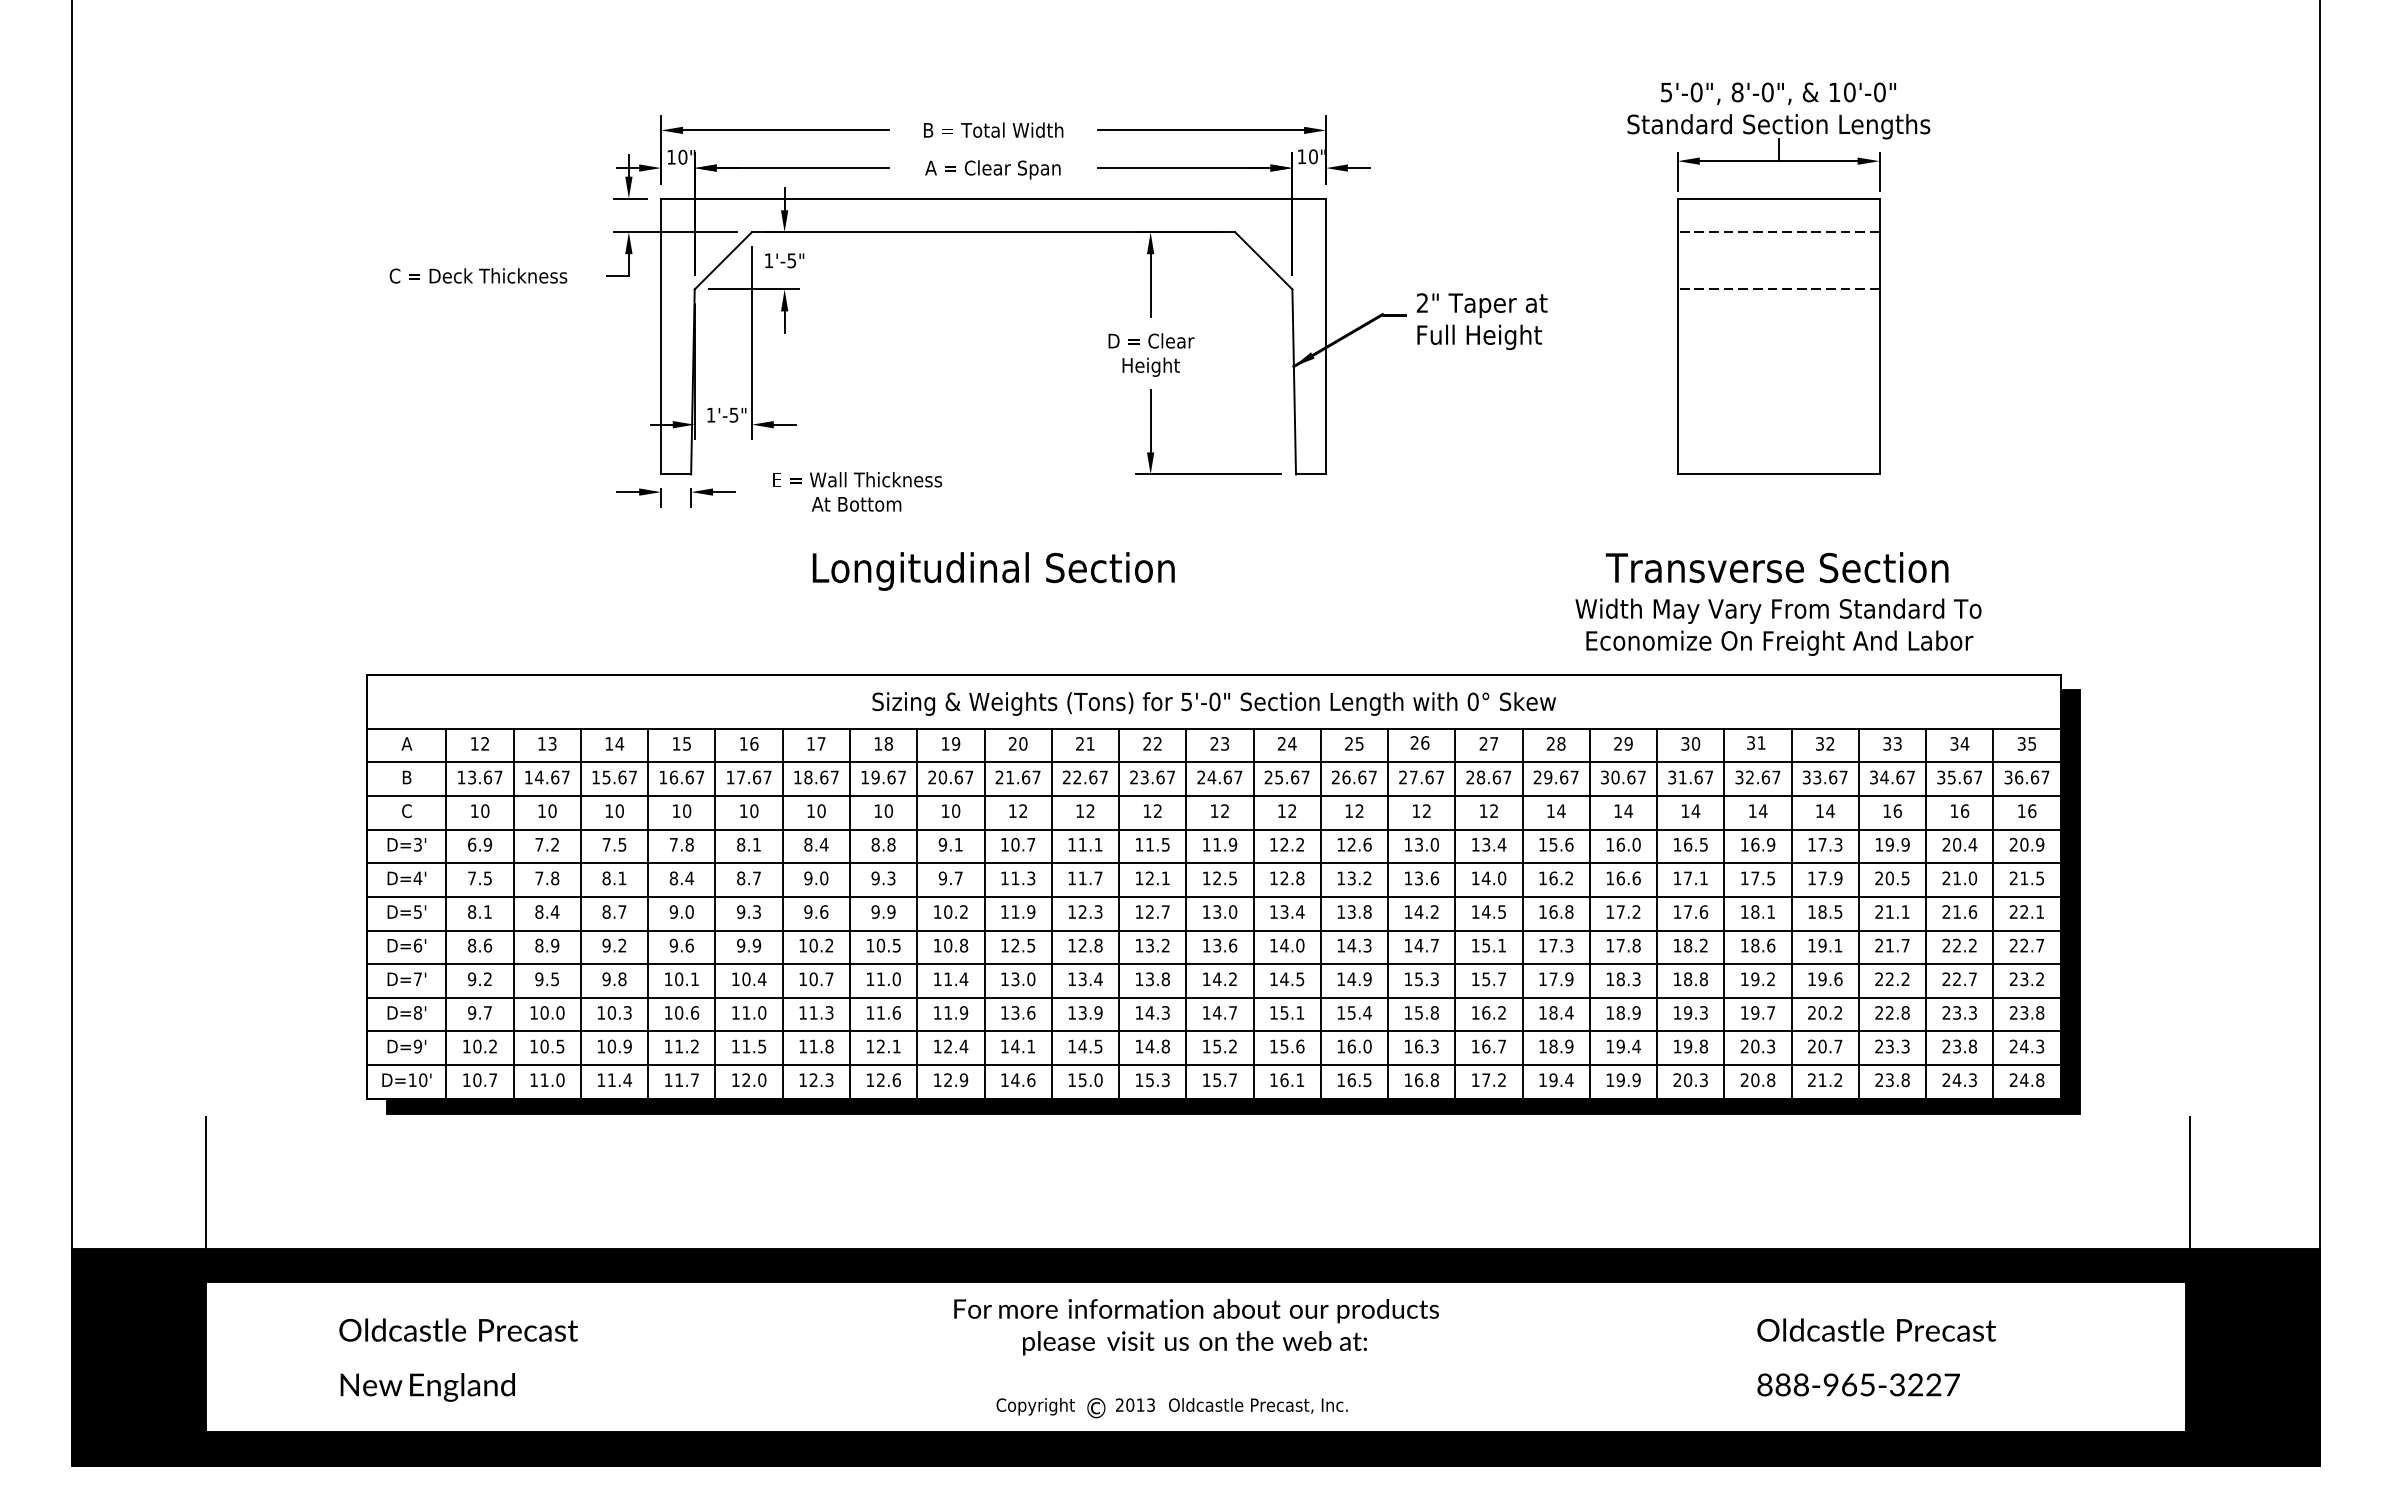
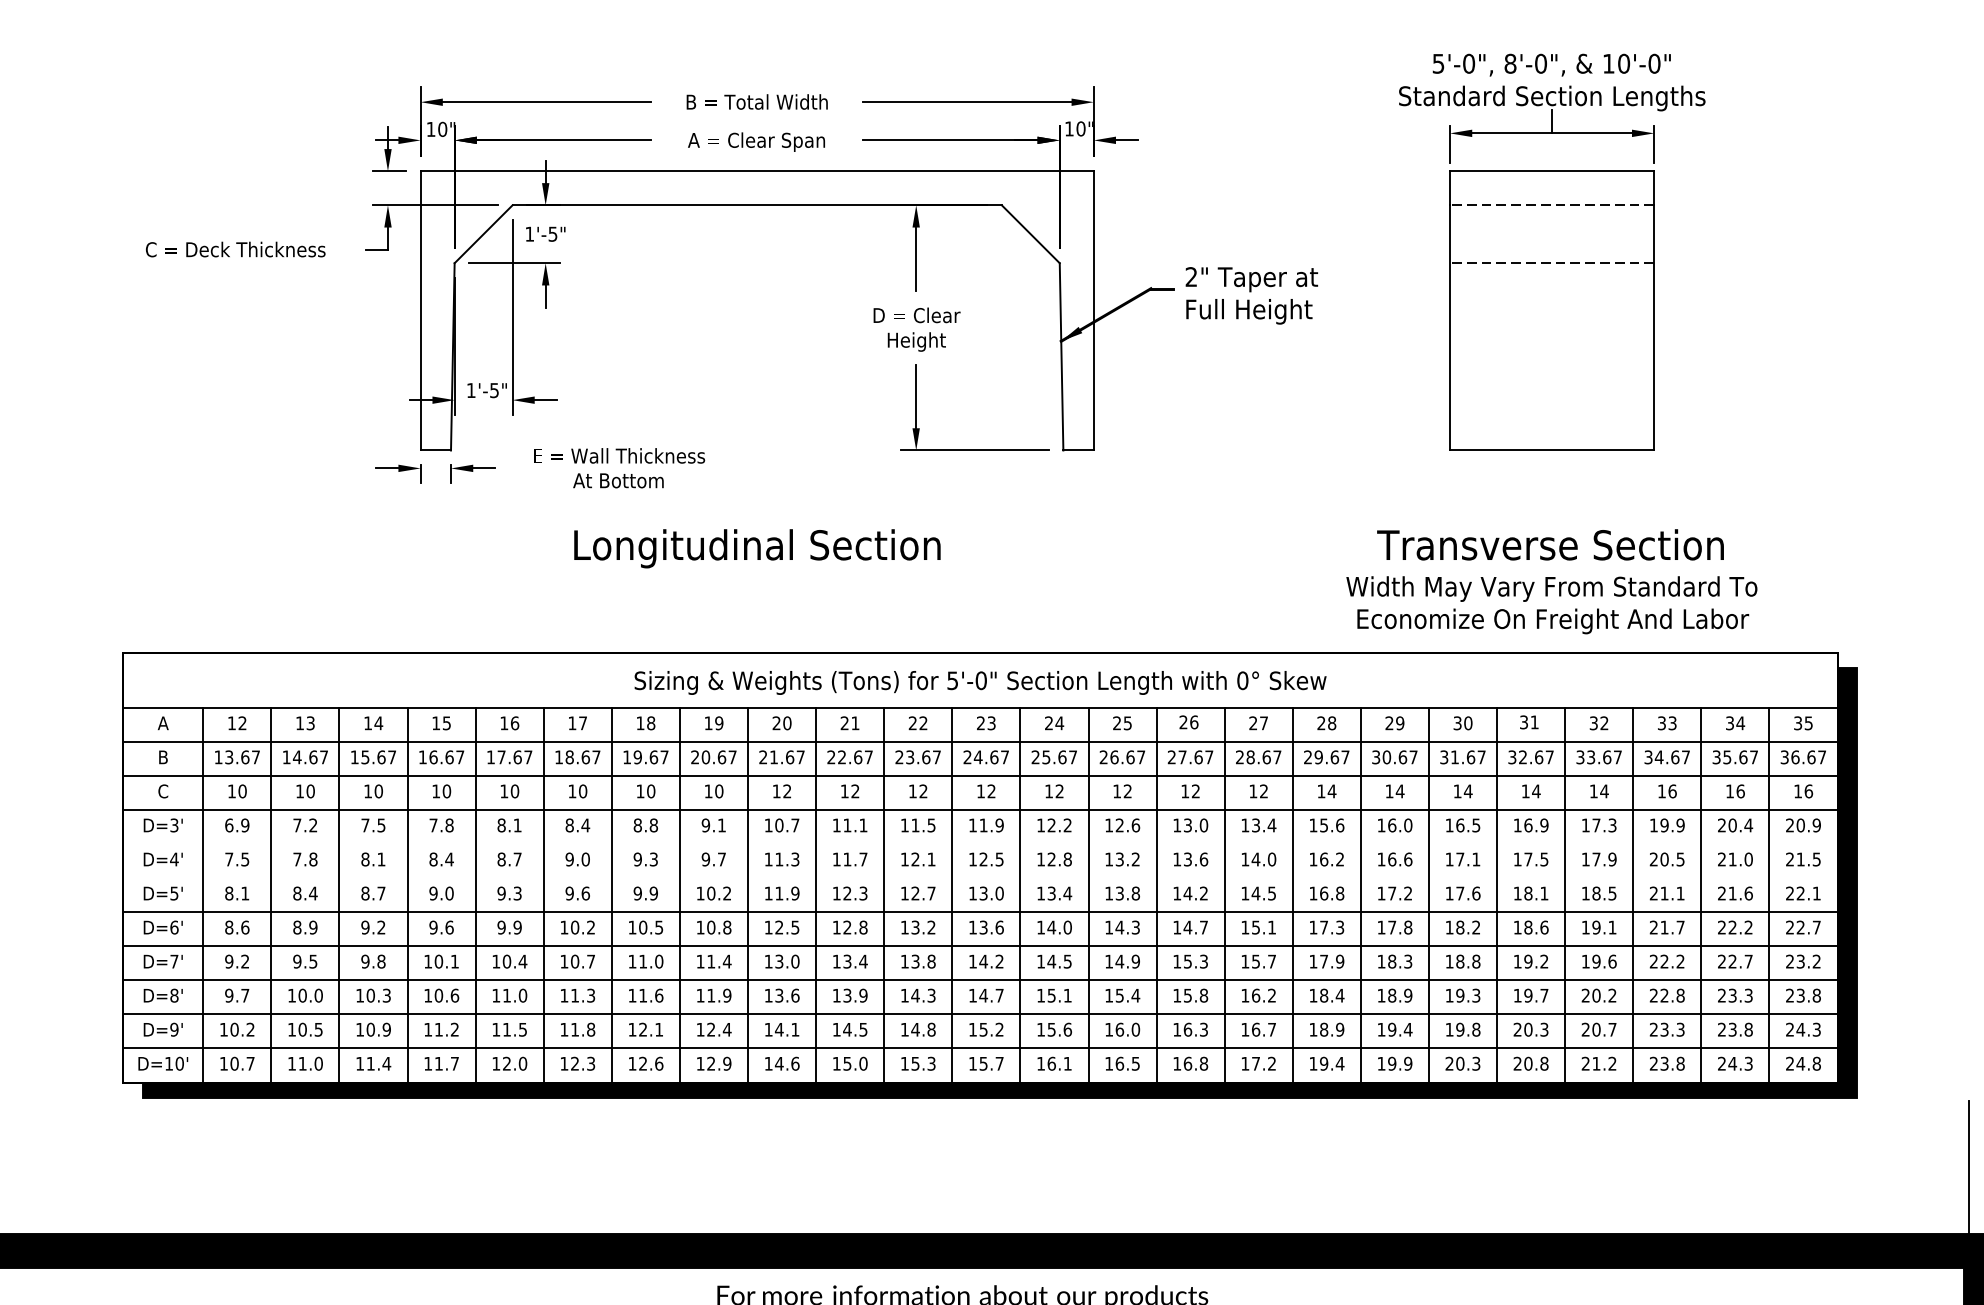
line: (1213, 863) -> (979, 844), removed
line: (1213, 896) -> (979, 877), removed

